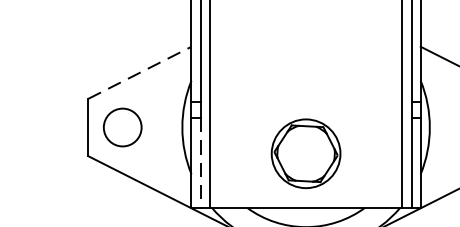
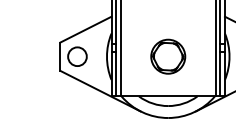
line: (138, 72) -> (85, 29), dashed -> solid
part: (306, 153) -> (168, 56), moved
line: (201, 163) -> (116, 74), dashed -> solid

